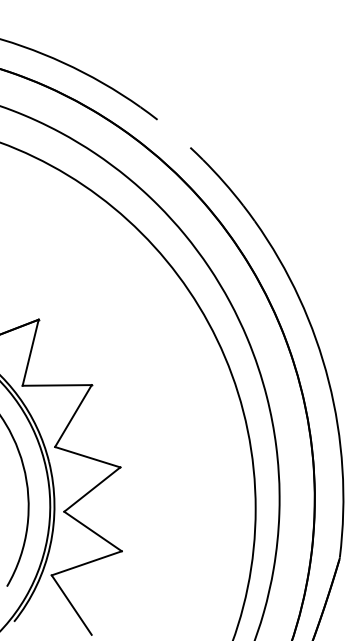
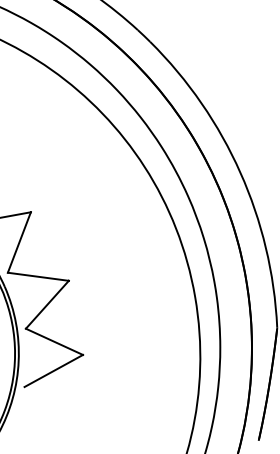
line: (71, 604) -> (46, 409), removed

